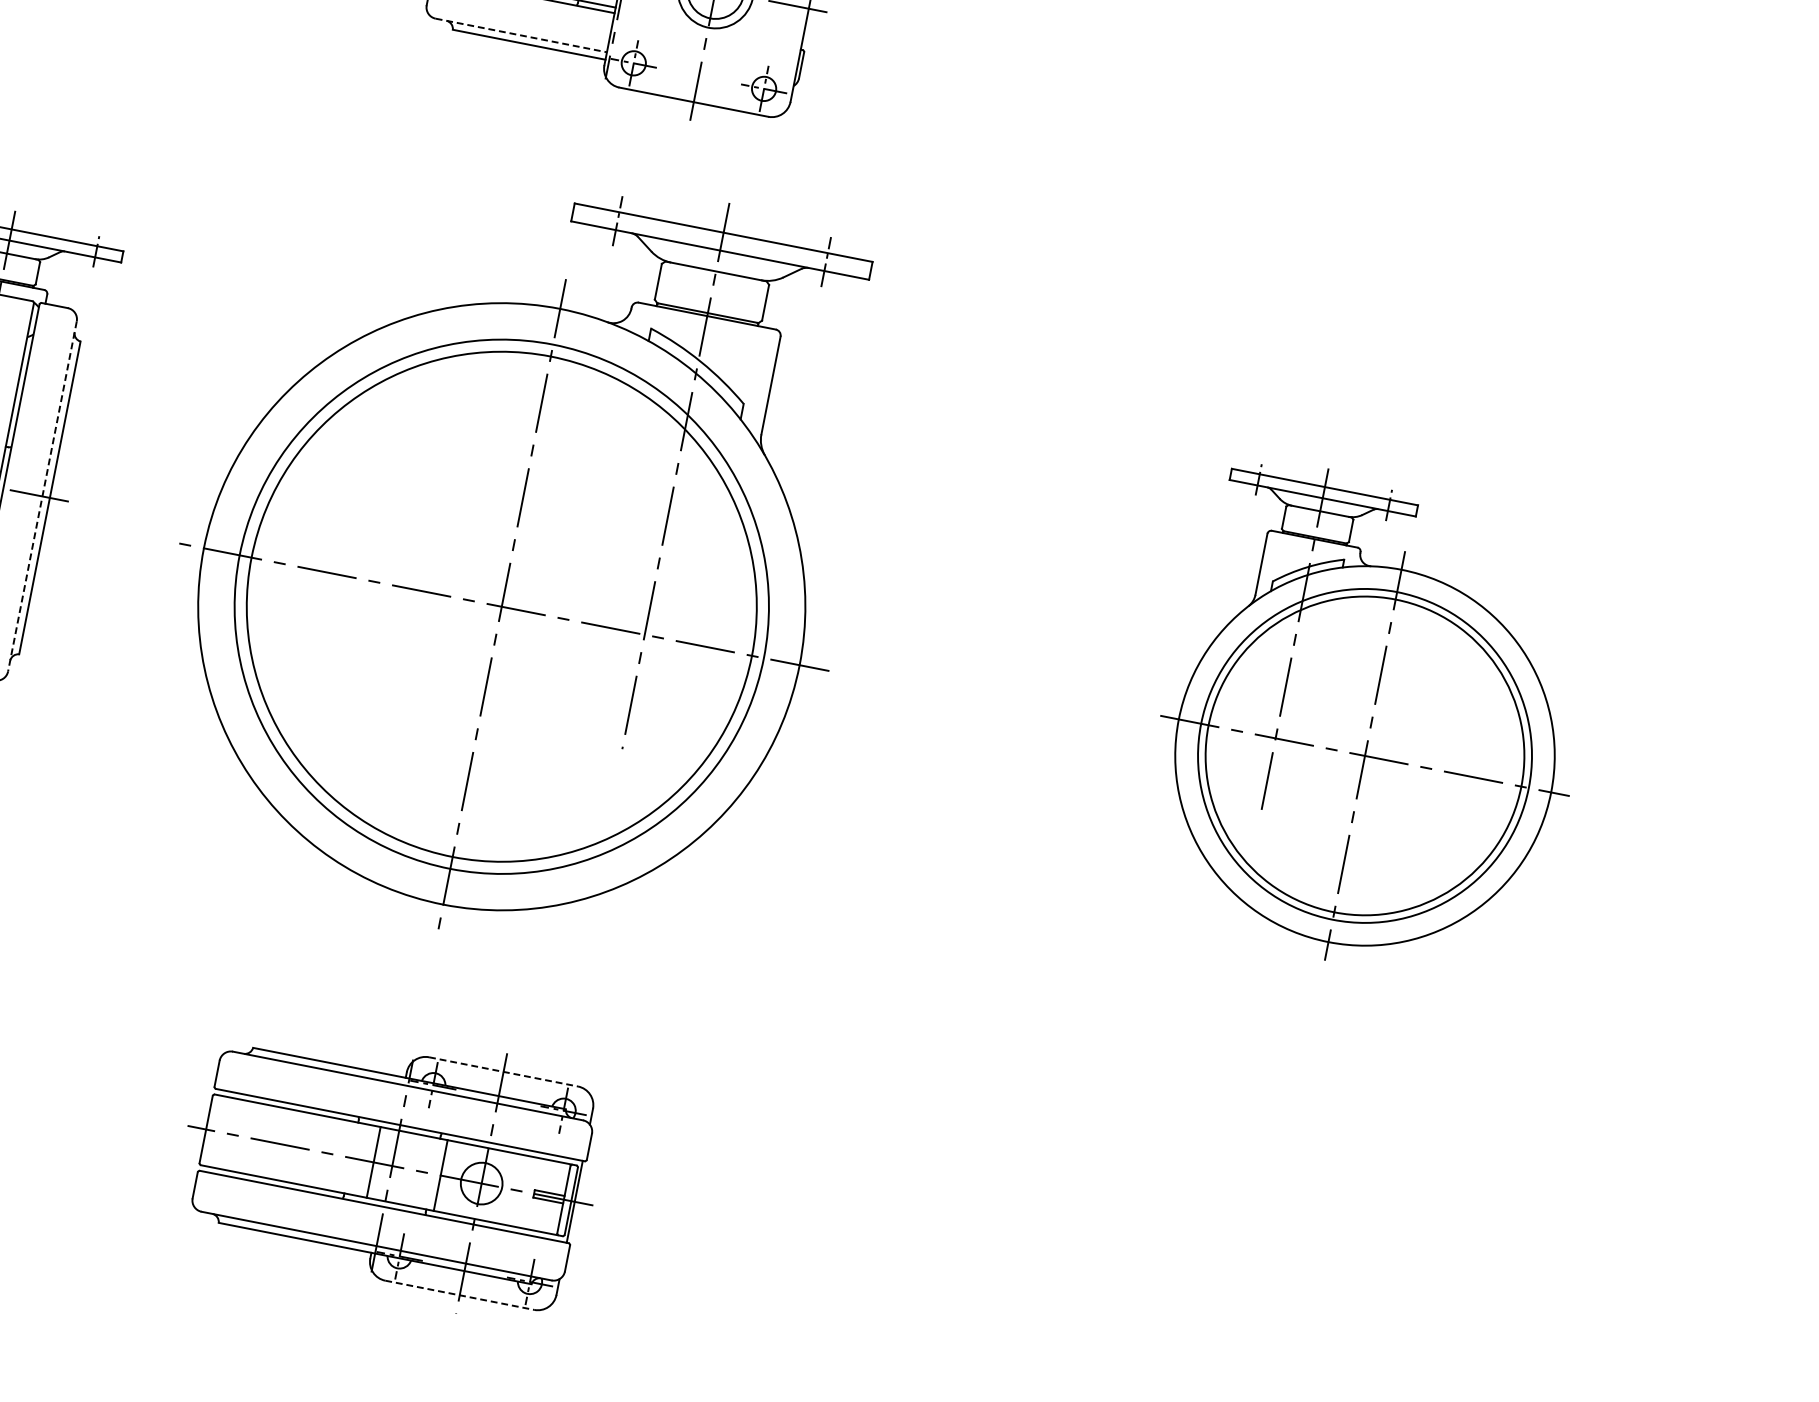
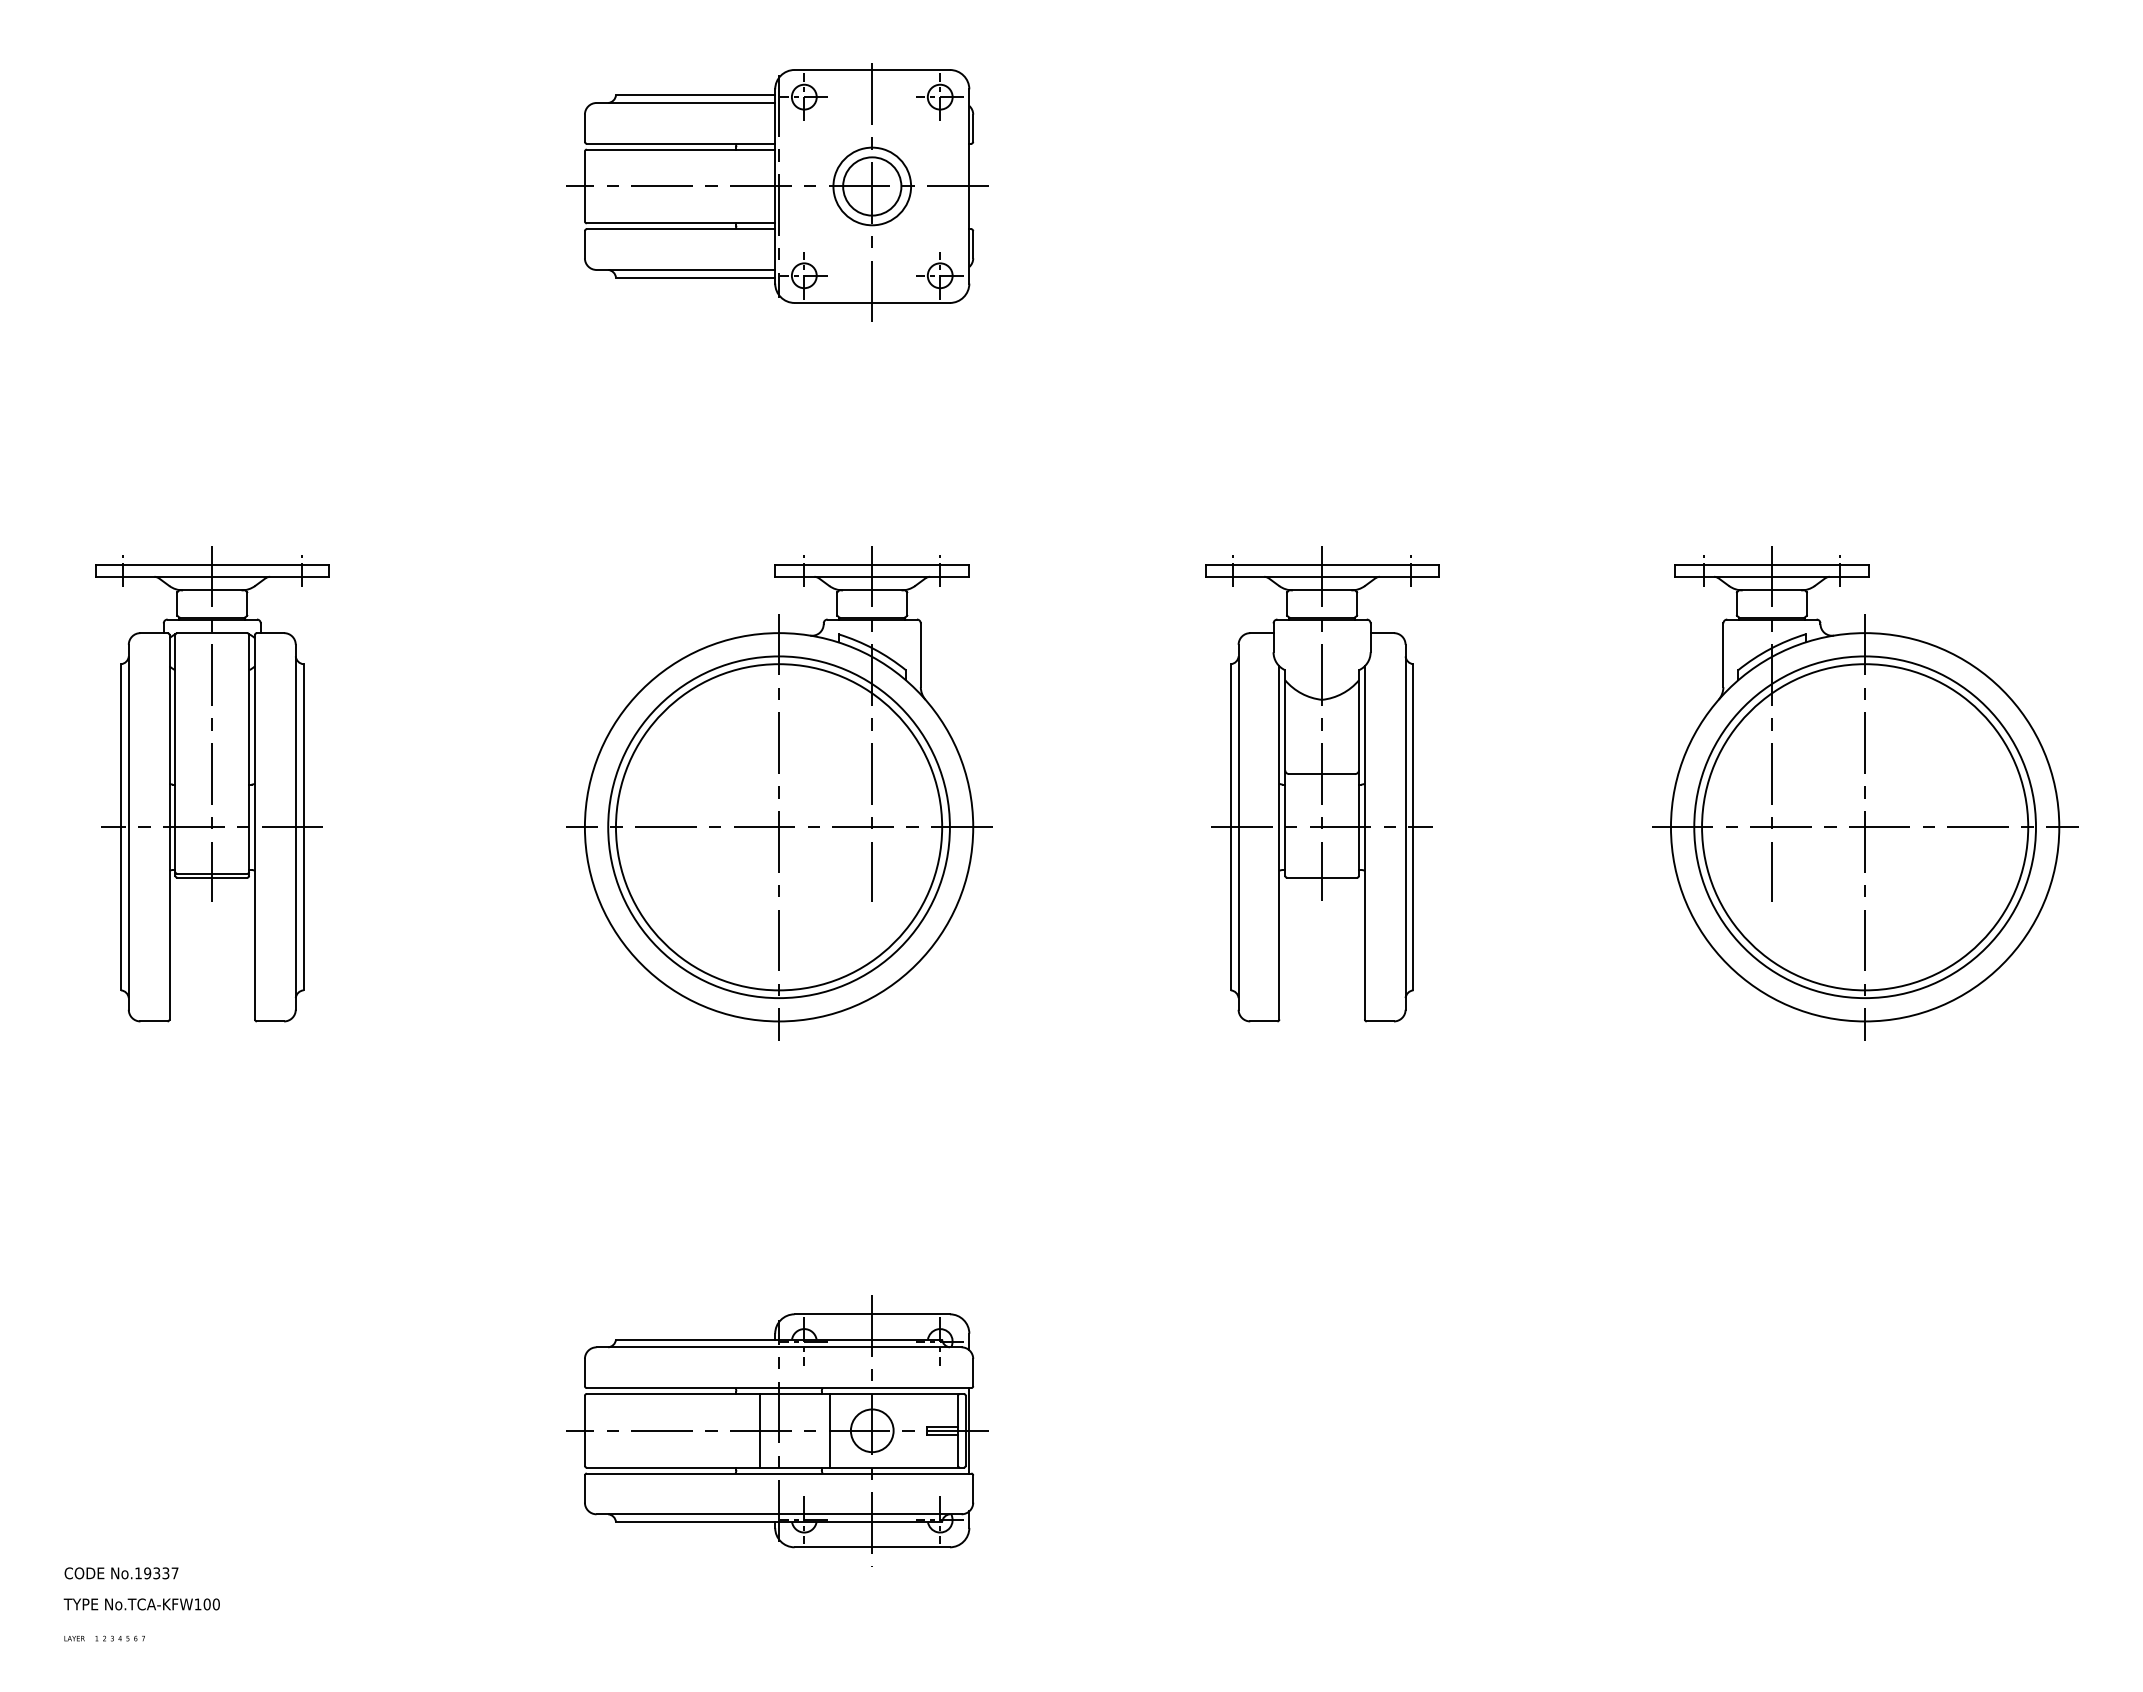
line: (522, 35) -> (686, 269), dashed -> solid
line: (42, 496) -> (295, 827), dashed -> solid
part: (512, 555) -> (779, 793), size x0.62
part: (1034, 648) -> (1322, 784), added
part: (1371, 723) -> (1865, 793), moved
line: (503, 1072) -> (872, 1314), dashed -> solid
line: (459, 1295) -> (872, 1547), dashed -> solid

